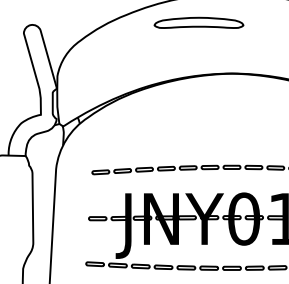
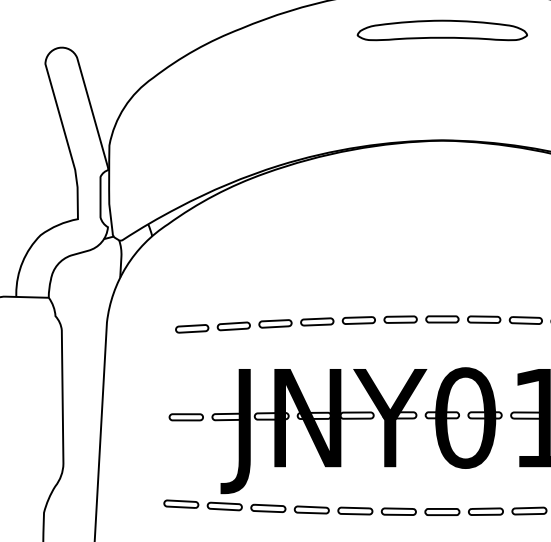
part: (198, 22) -> (441, 29), moved

